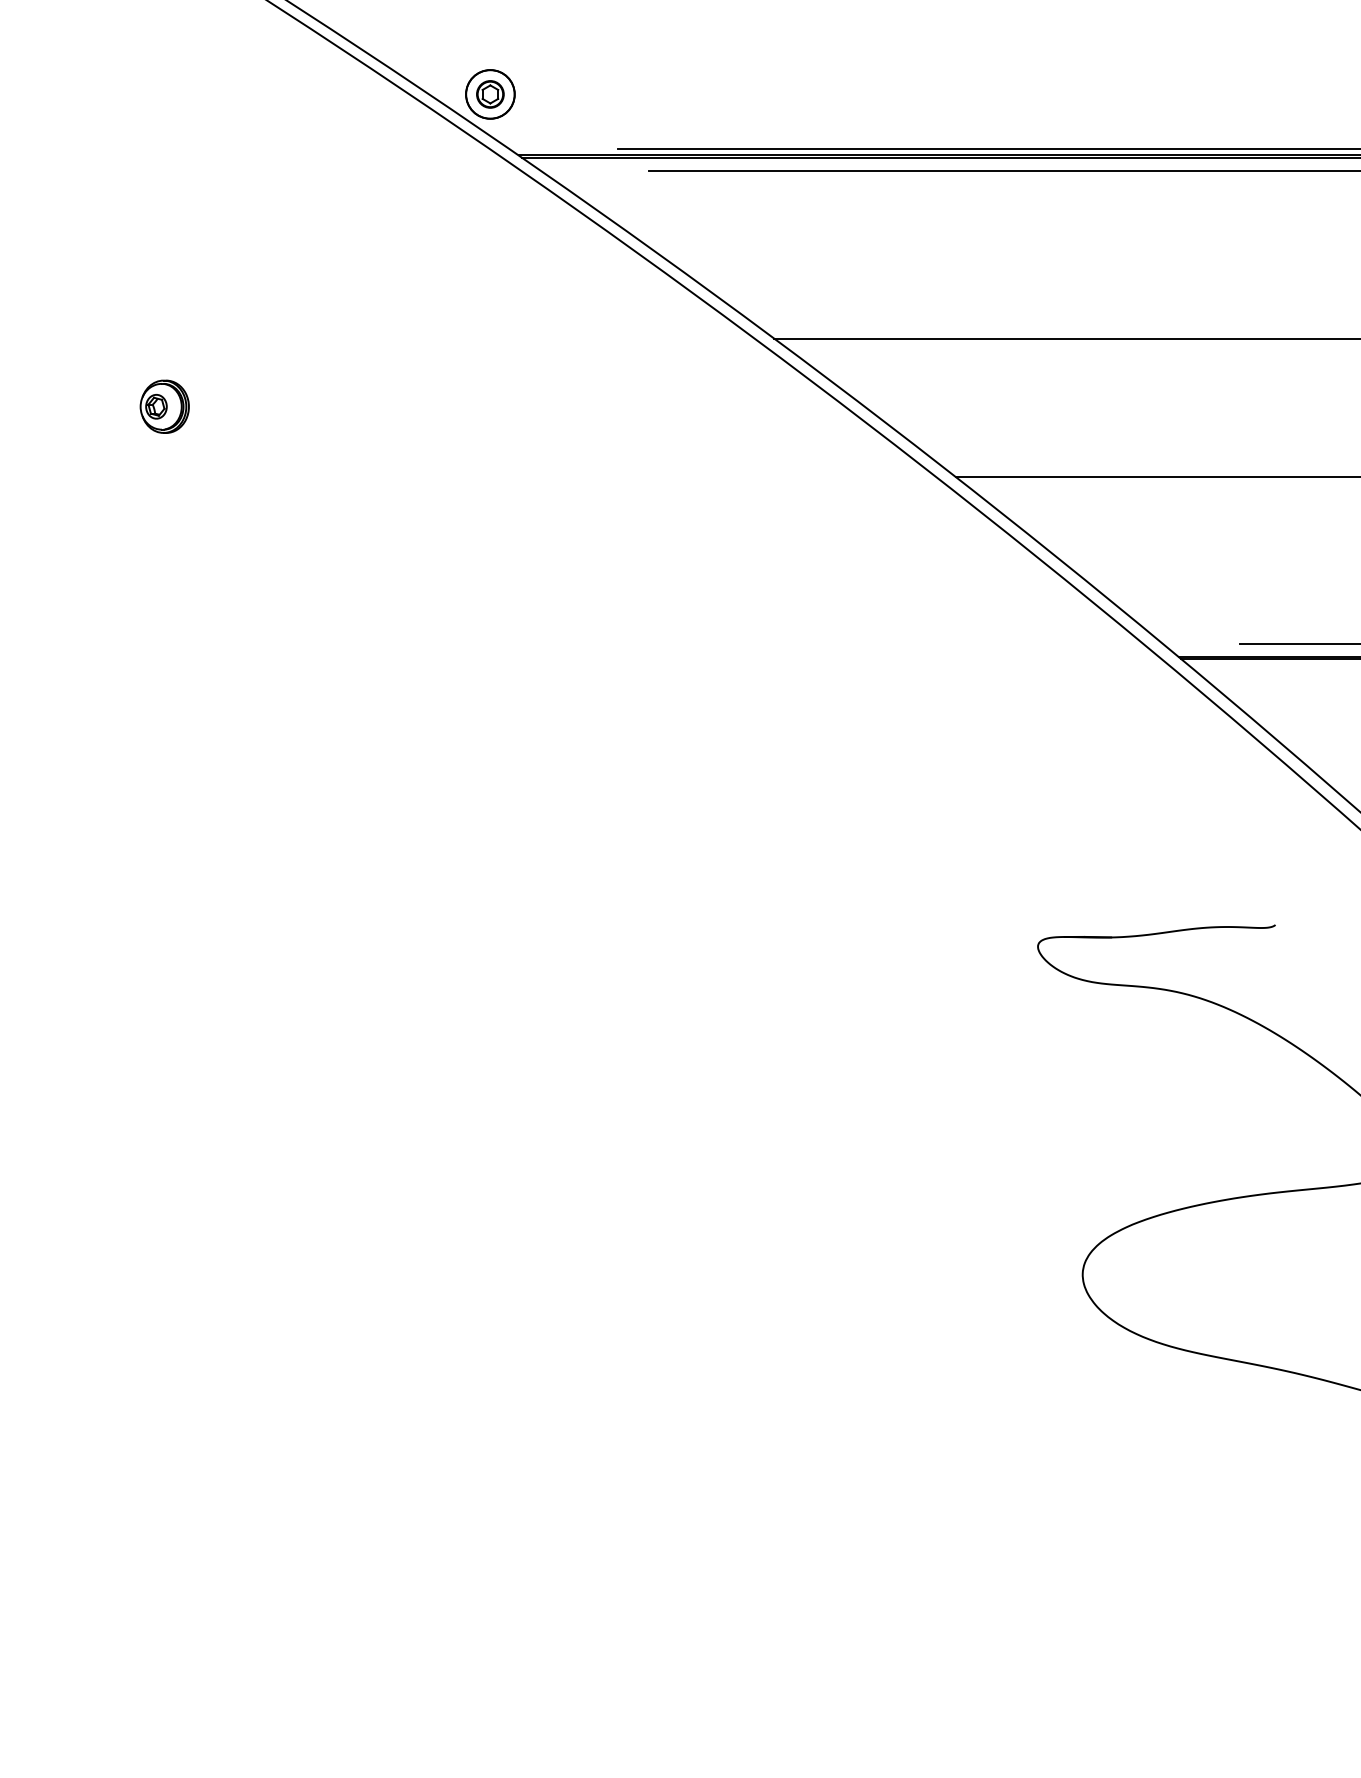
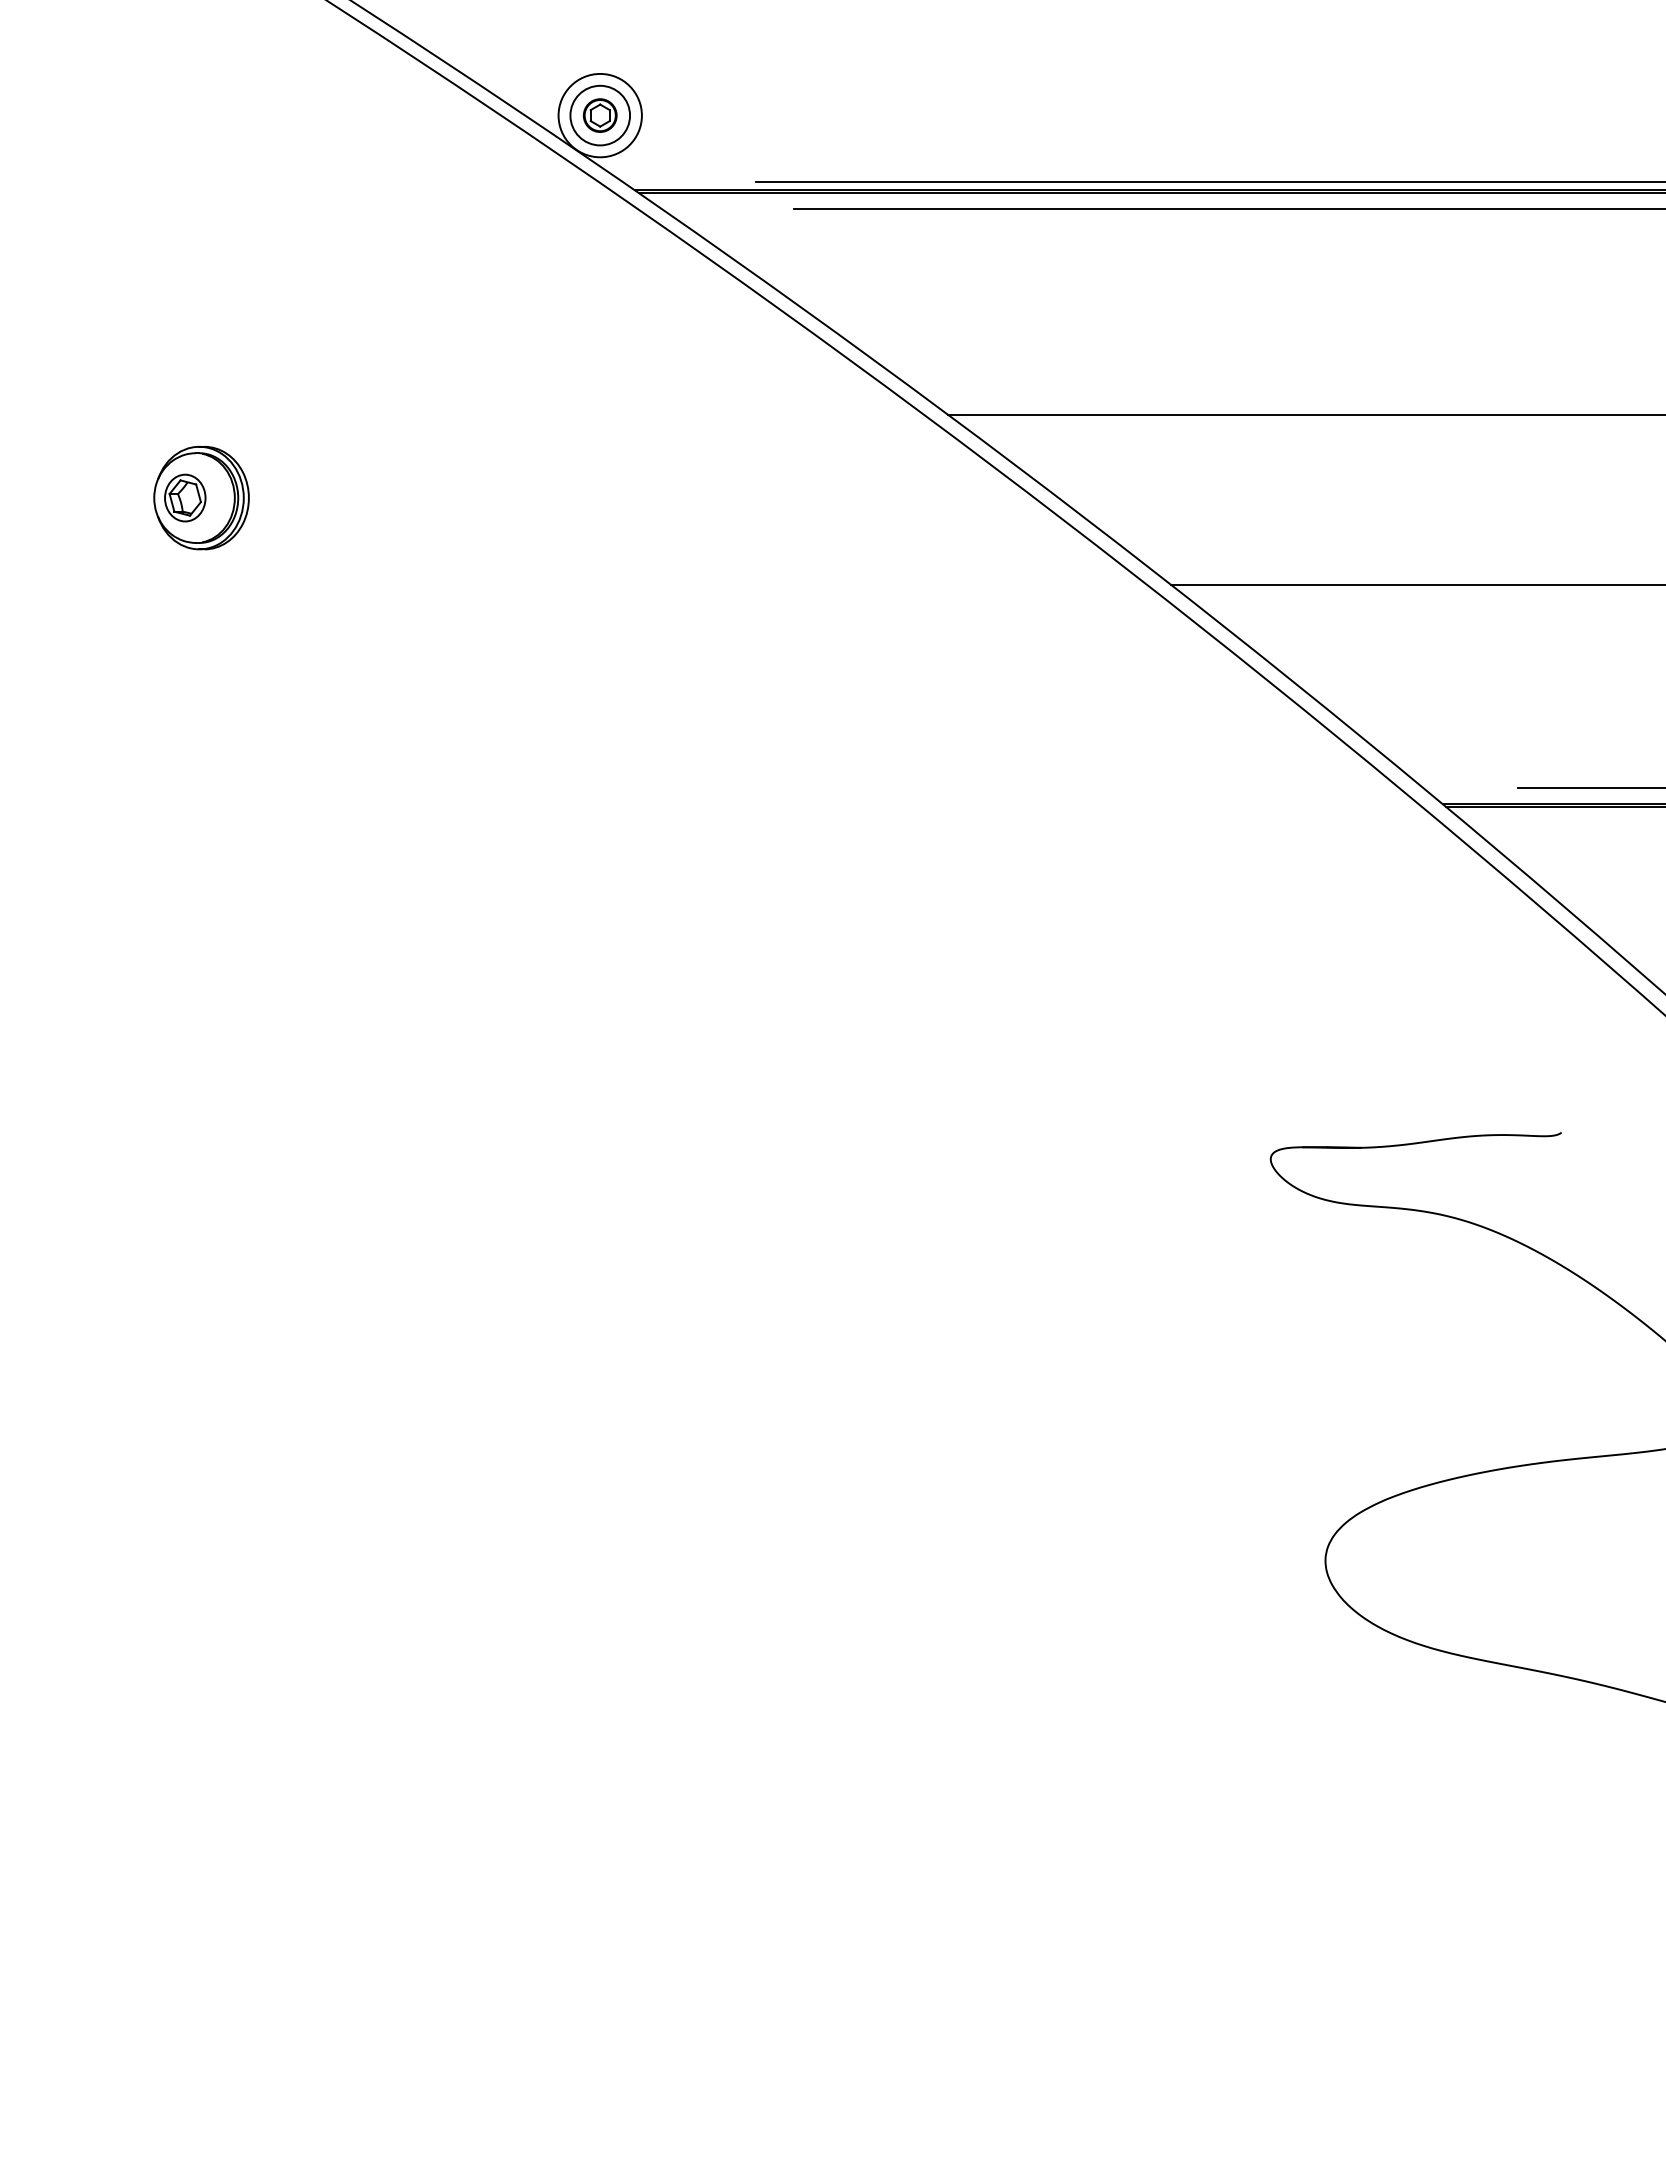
circle: (490, 94) -> (600, 115), size x1.4
part: (164, 406) -> (201, 497), size x1.6

